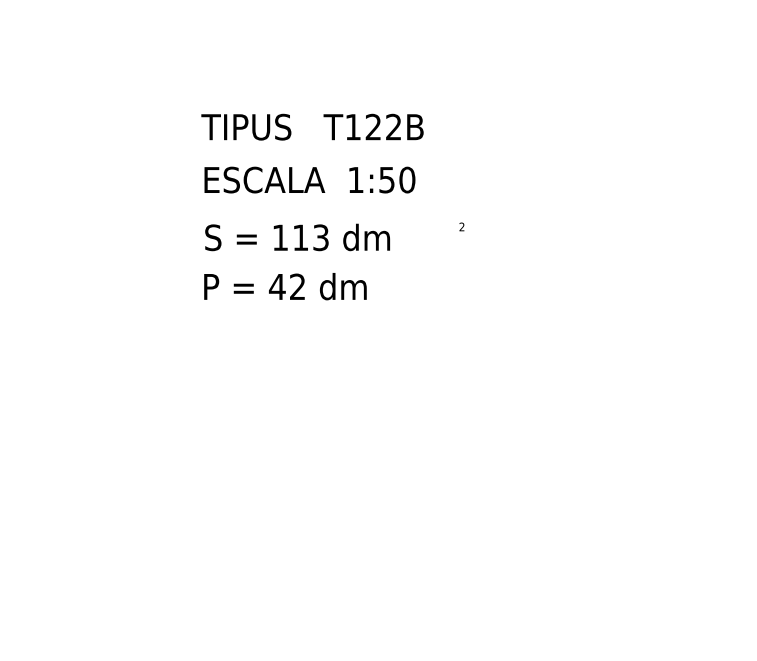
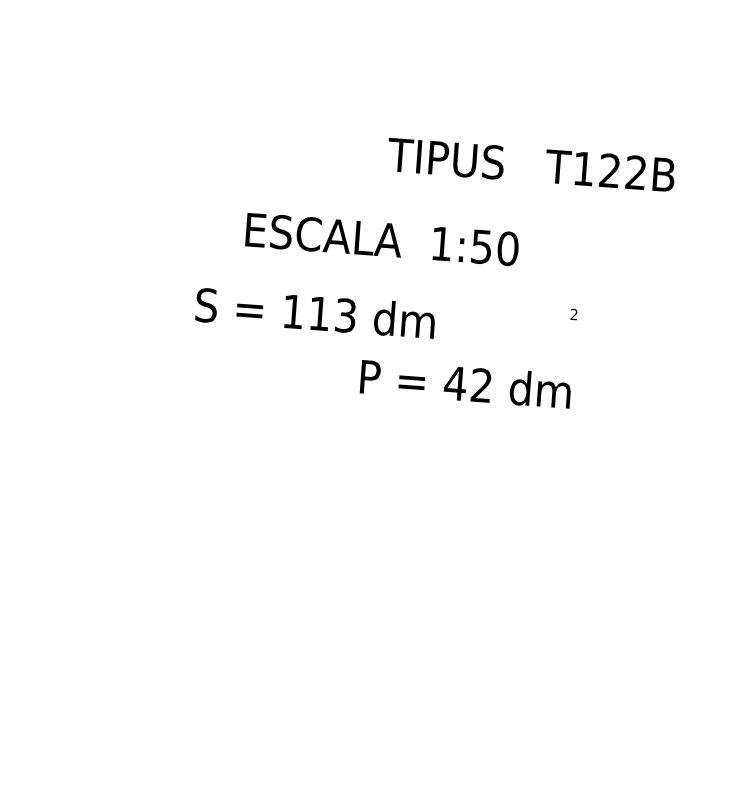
text: (312, 126) -> (531, 164), moved
text: (297, 237) -> (315, 313), moved
text: (285, 286) -> (465, 383), moved

